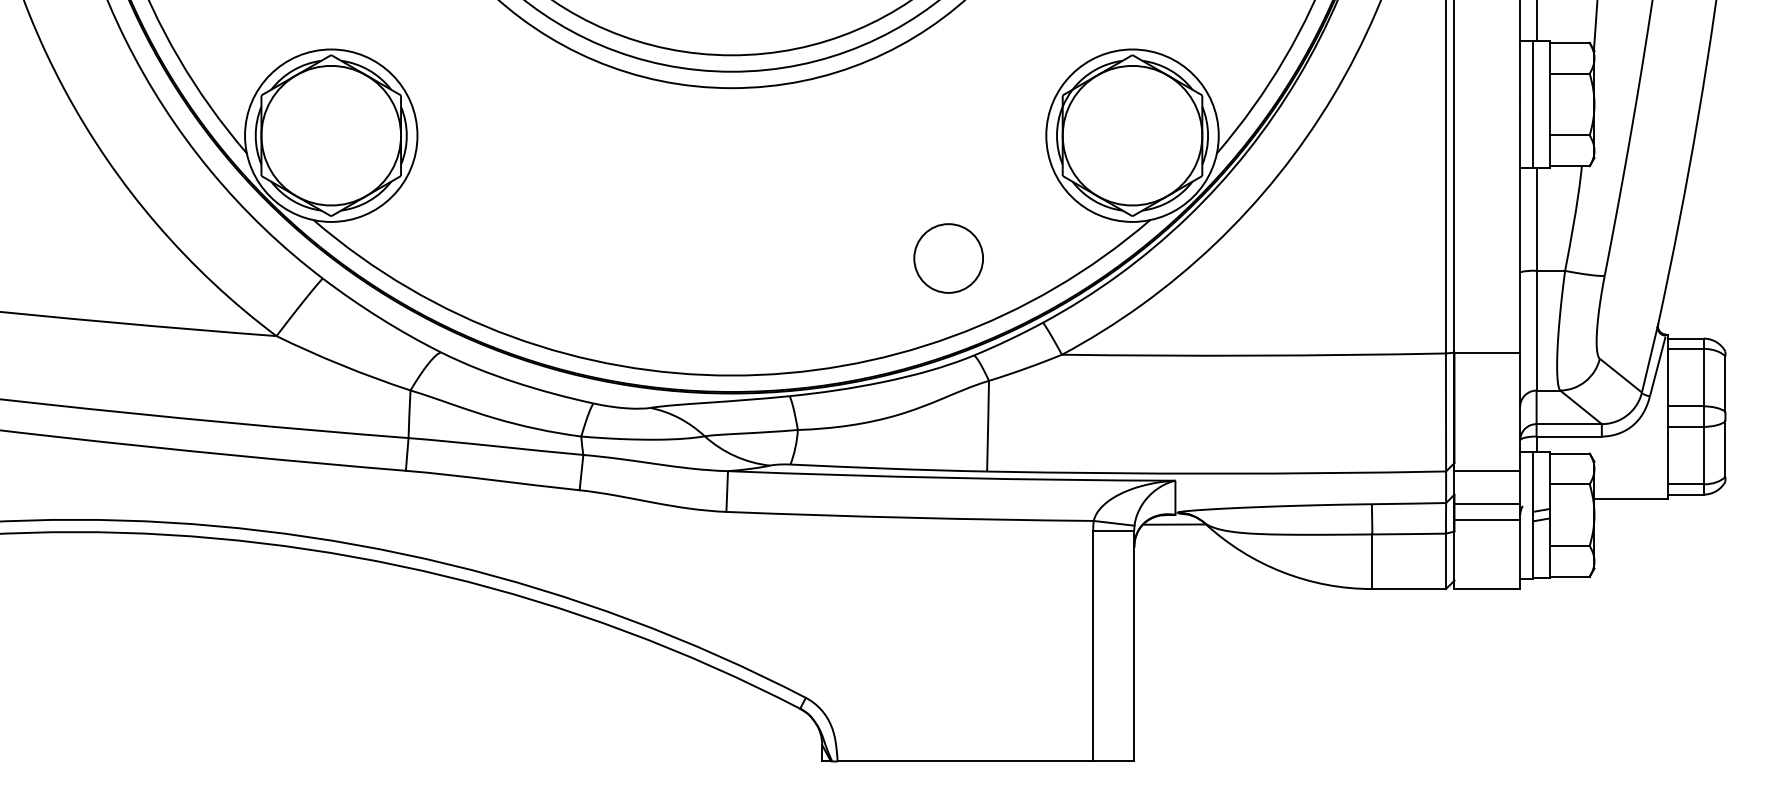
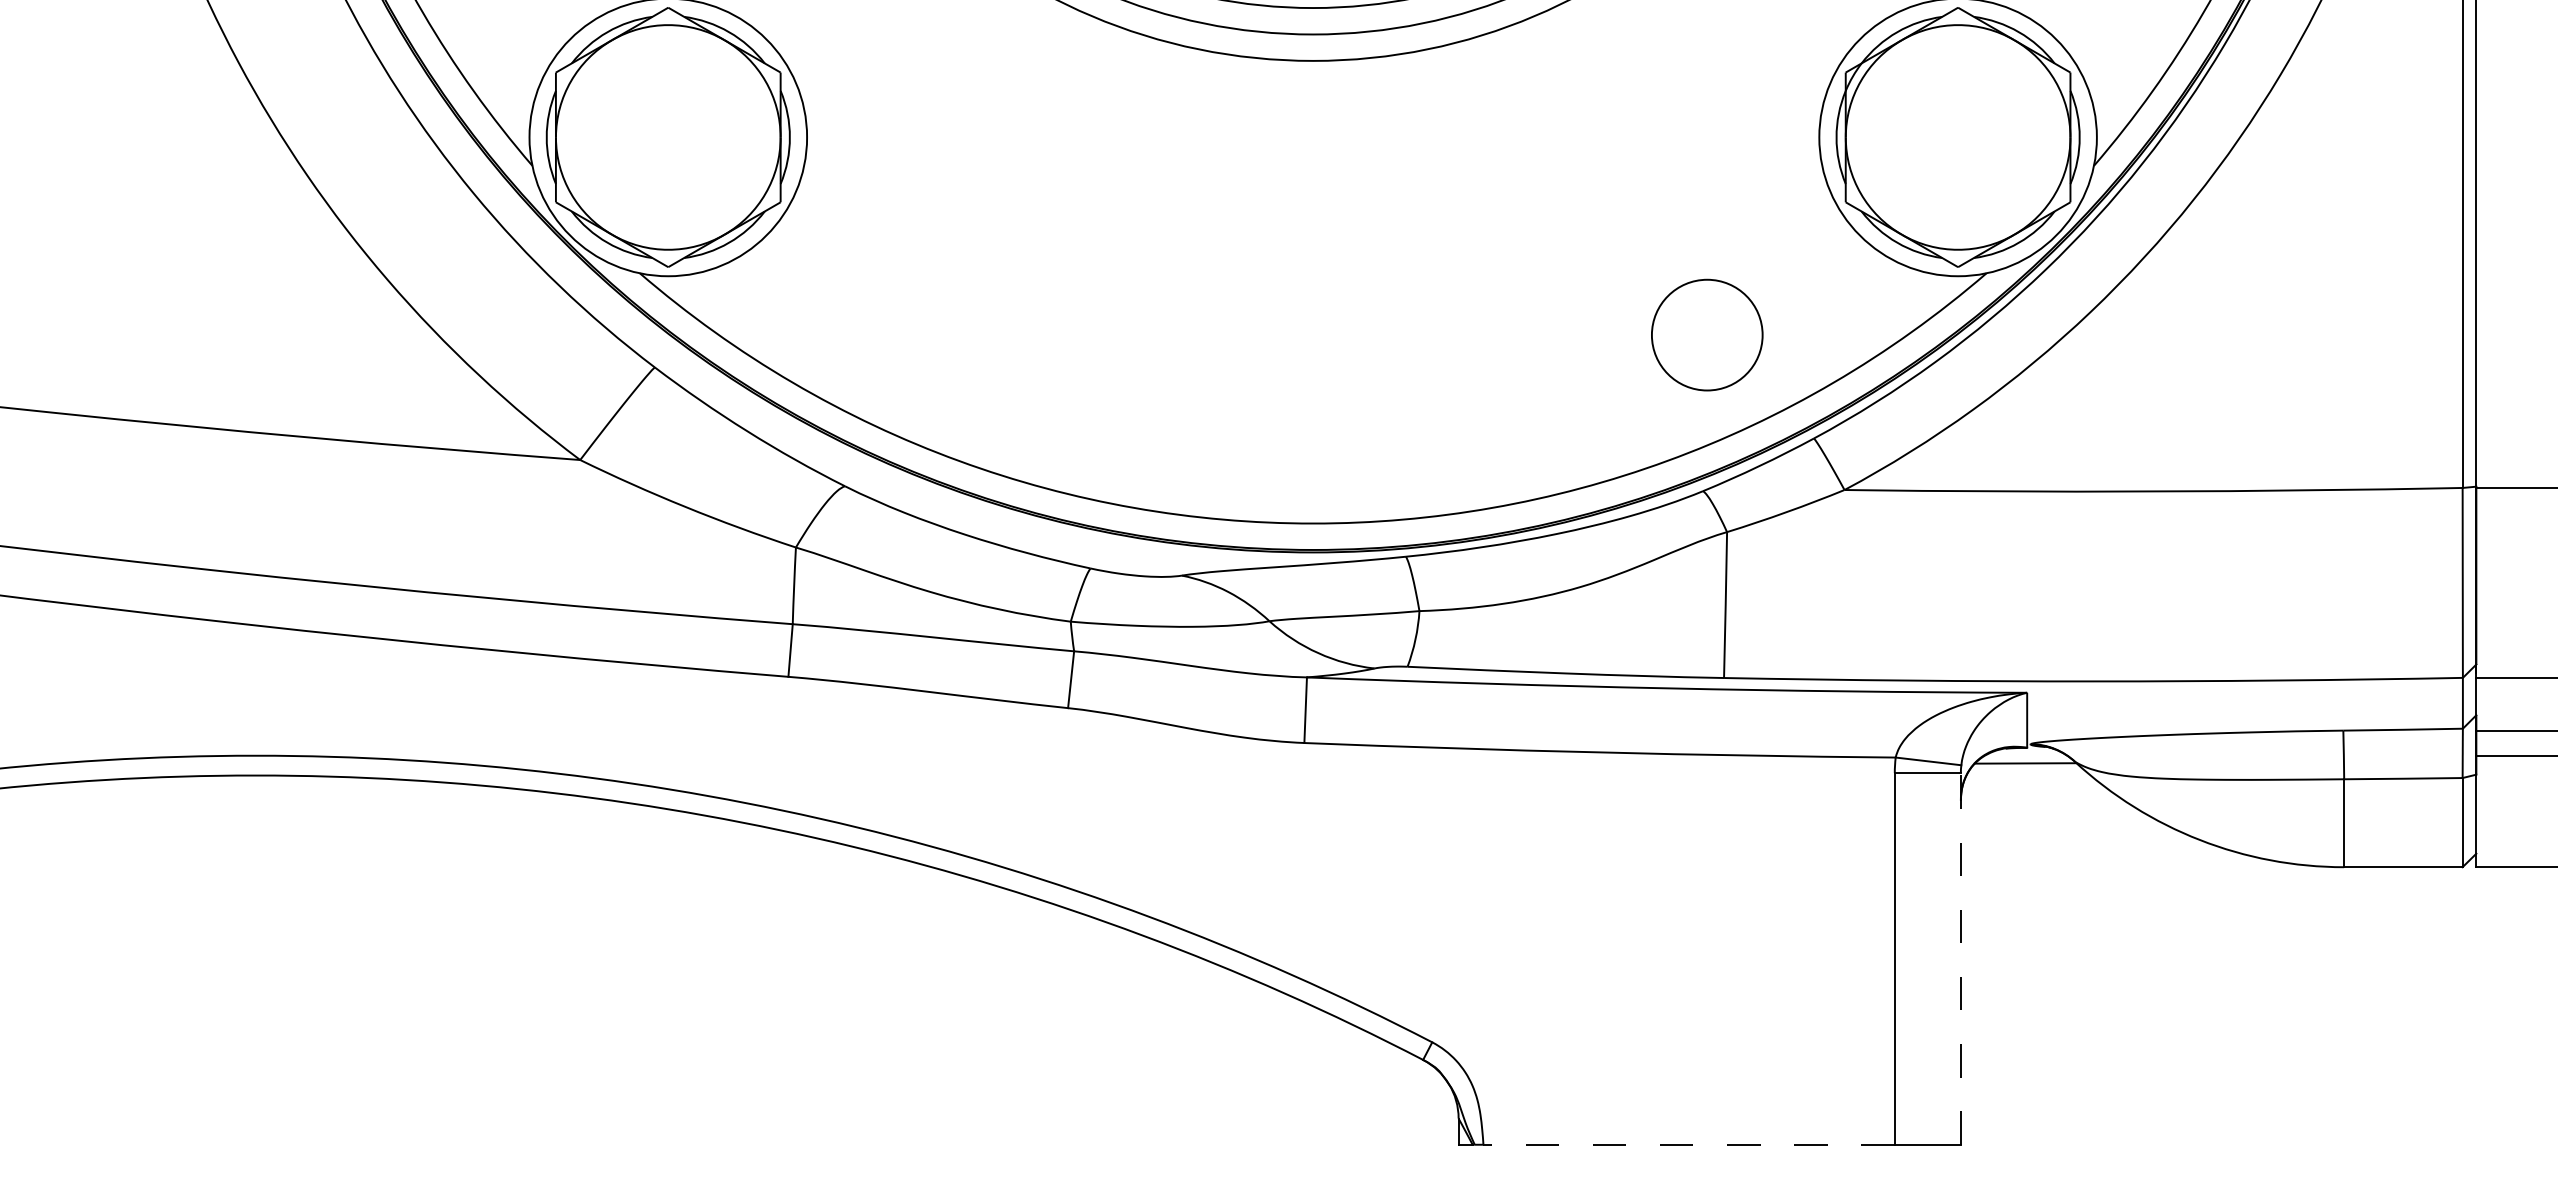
circle: (948, 258) -> (1706, 335), moved
line: (1134, 645) -> (1961, 958), solid -> dashed
line: (965, 761) -> (1689, 1144), solid -> dashed

